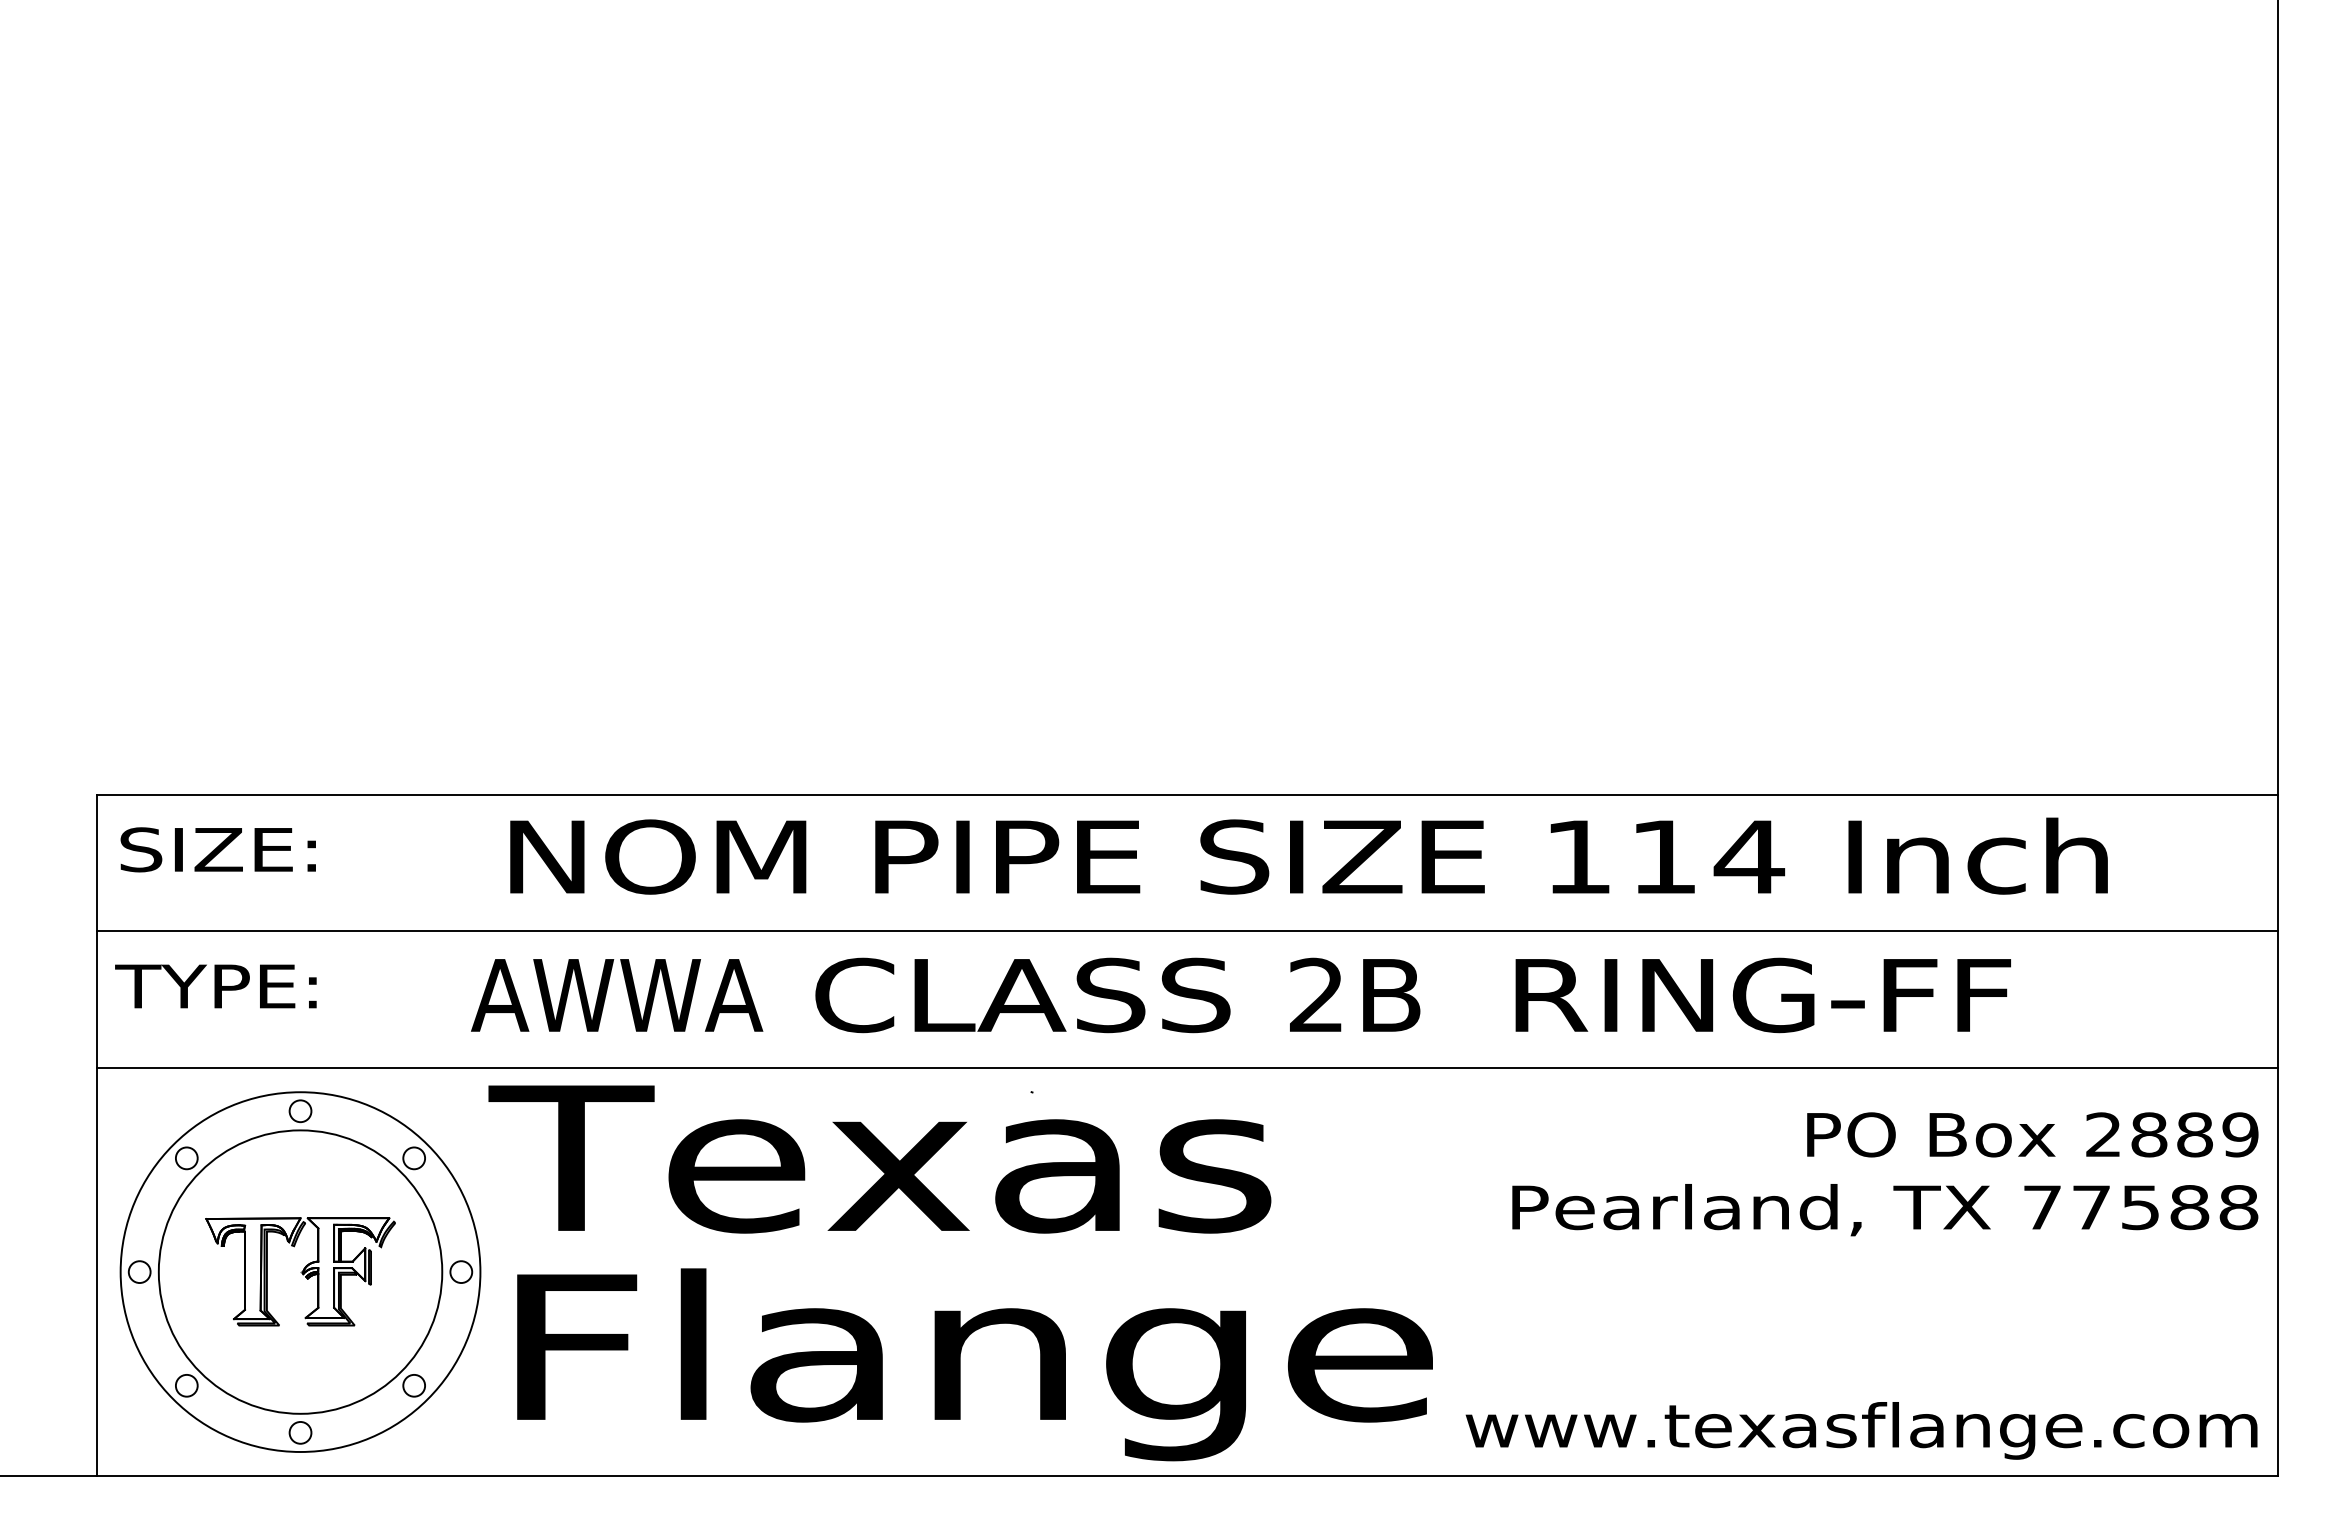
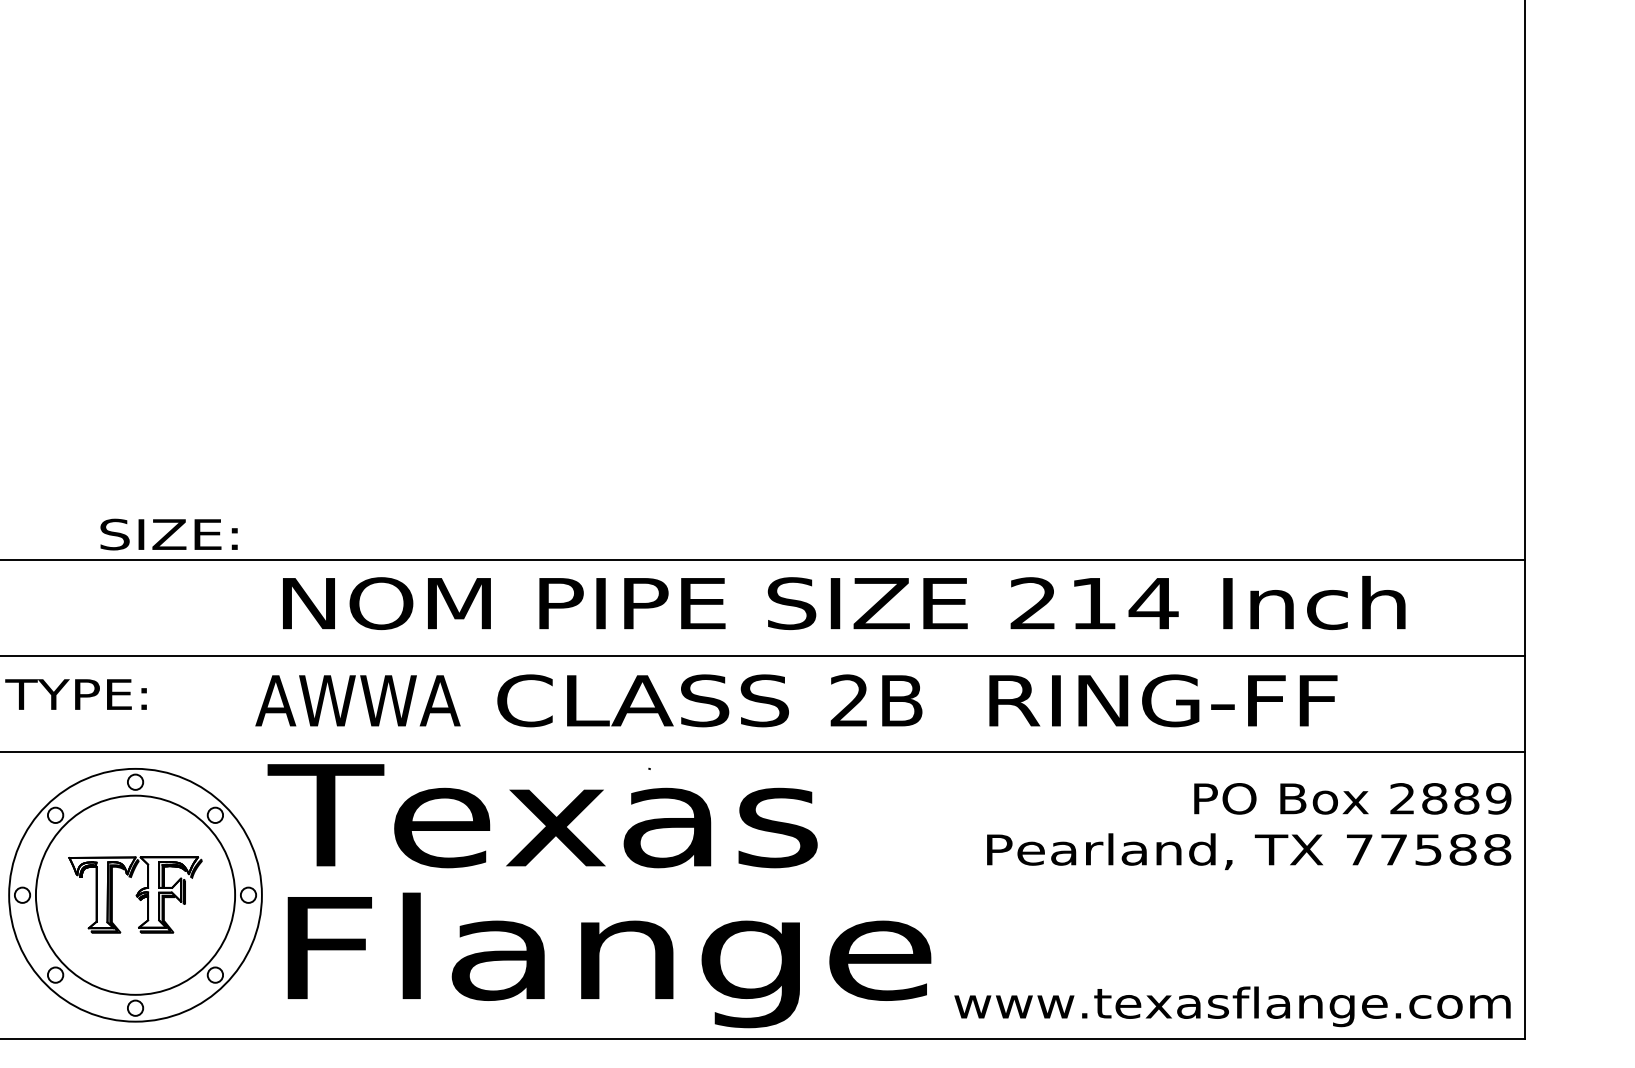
text: (217, 849) -> (168, 534), moved
text: (1577, 856) -> (1032, 603), 114 -> 214

